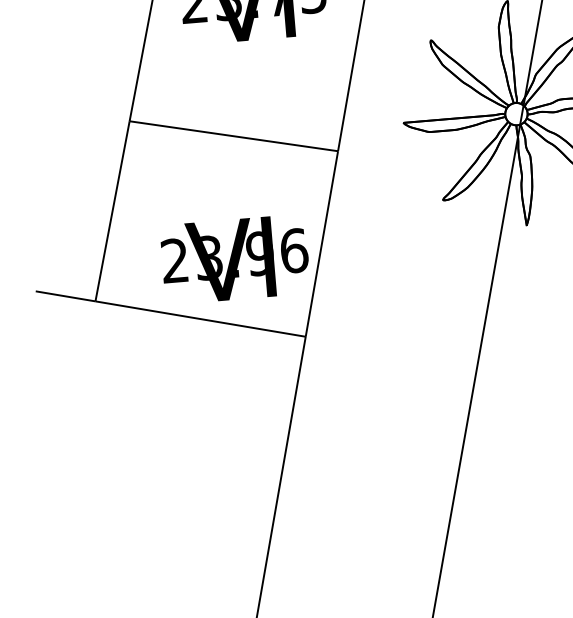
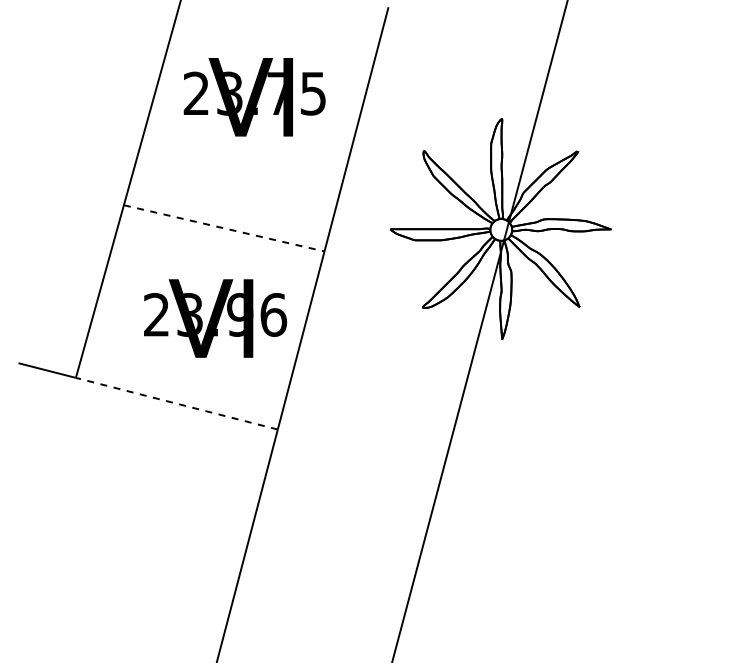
line: (234, 136) -> (224, 228), solid -> dashed
text: (235, 259) -> (215, 318), moved
line: (200, 318) -> (176, 403), solid -> dashed

